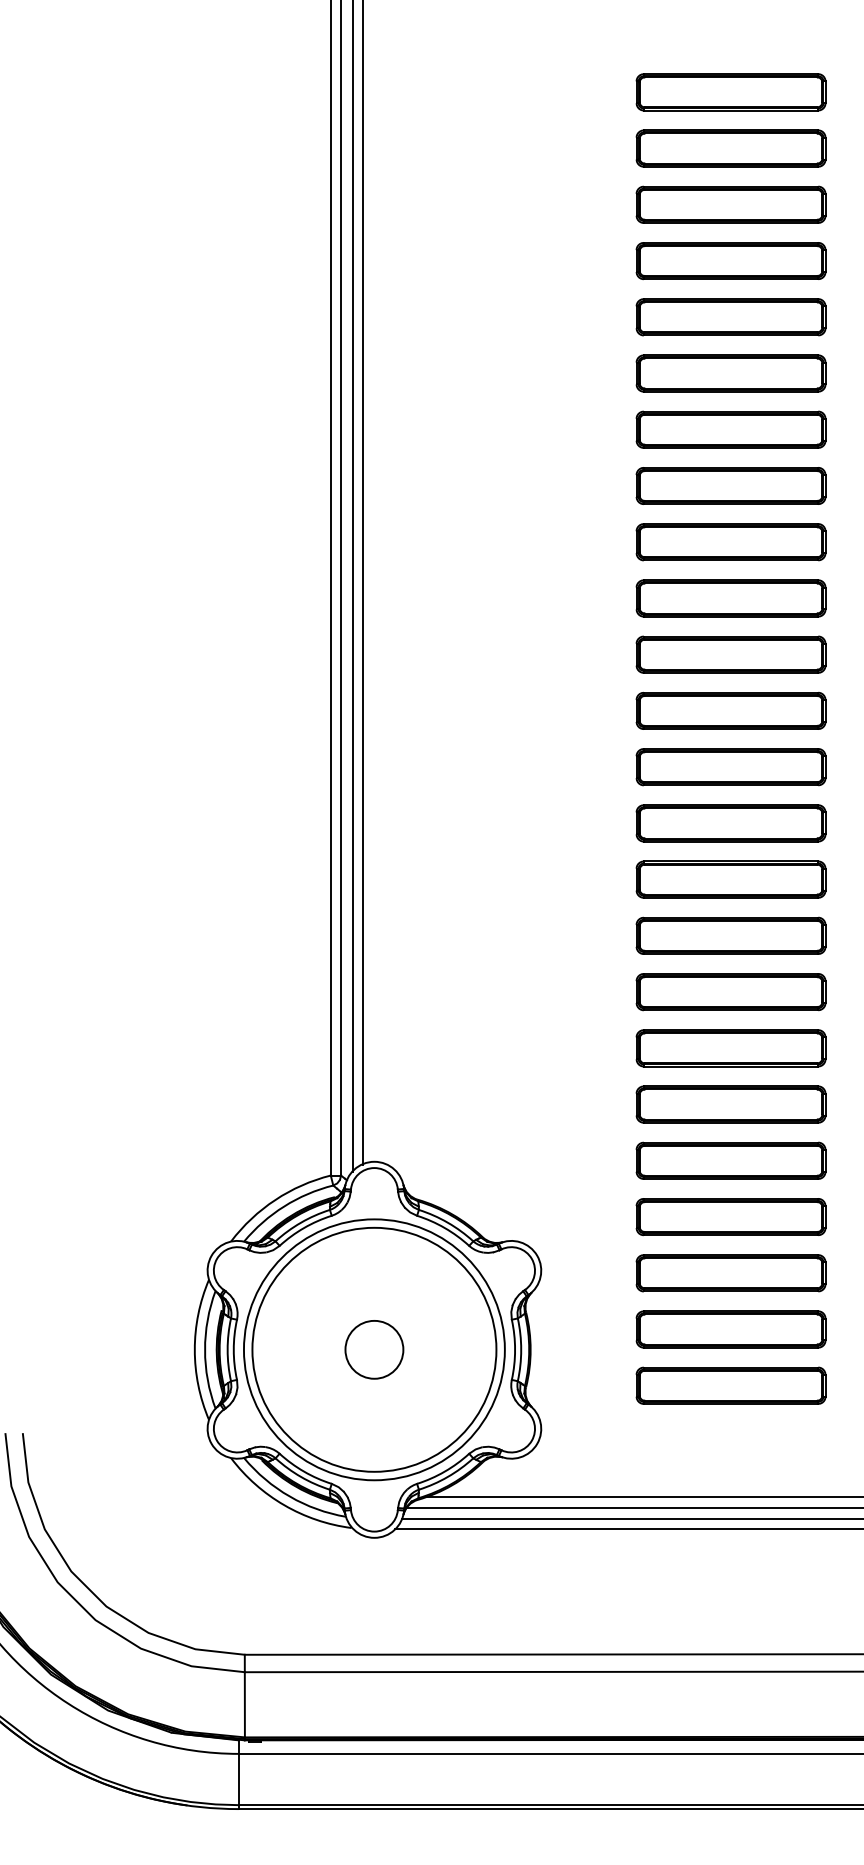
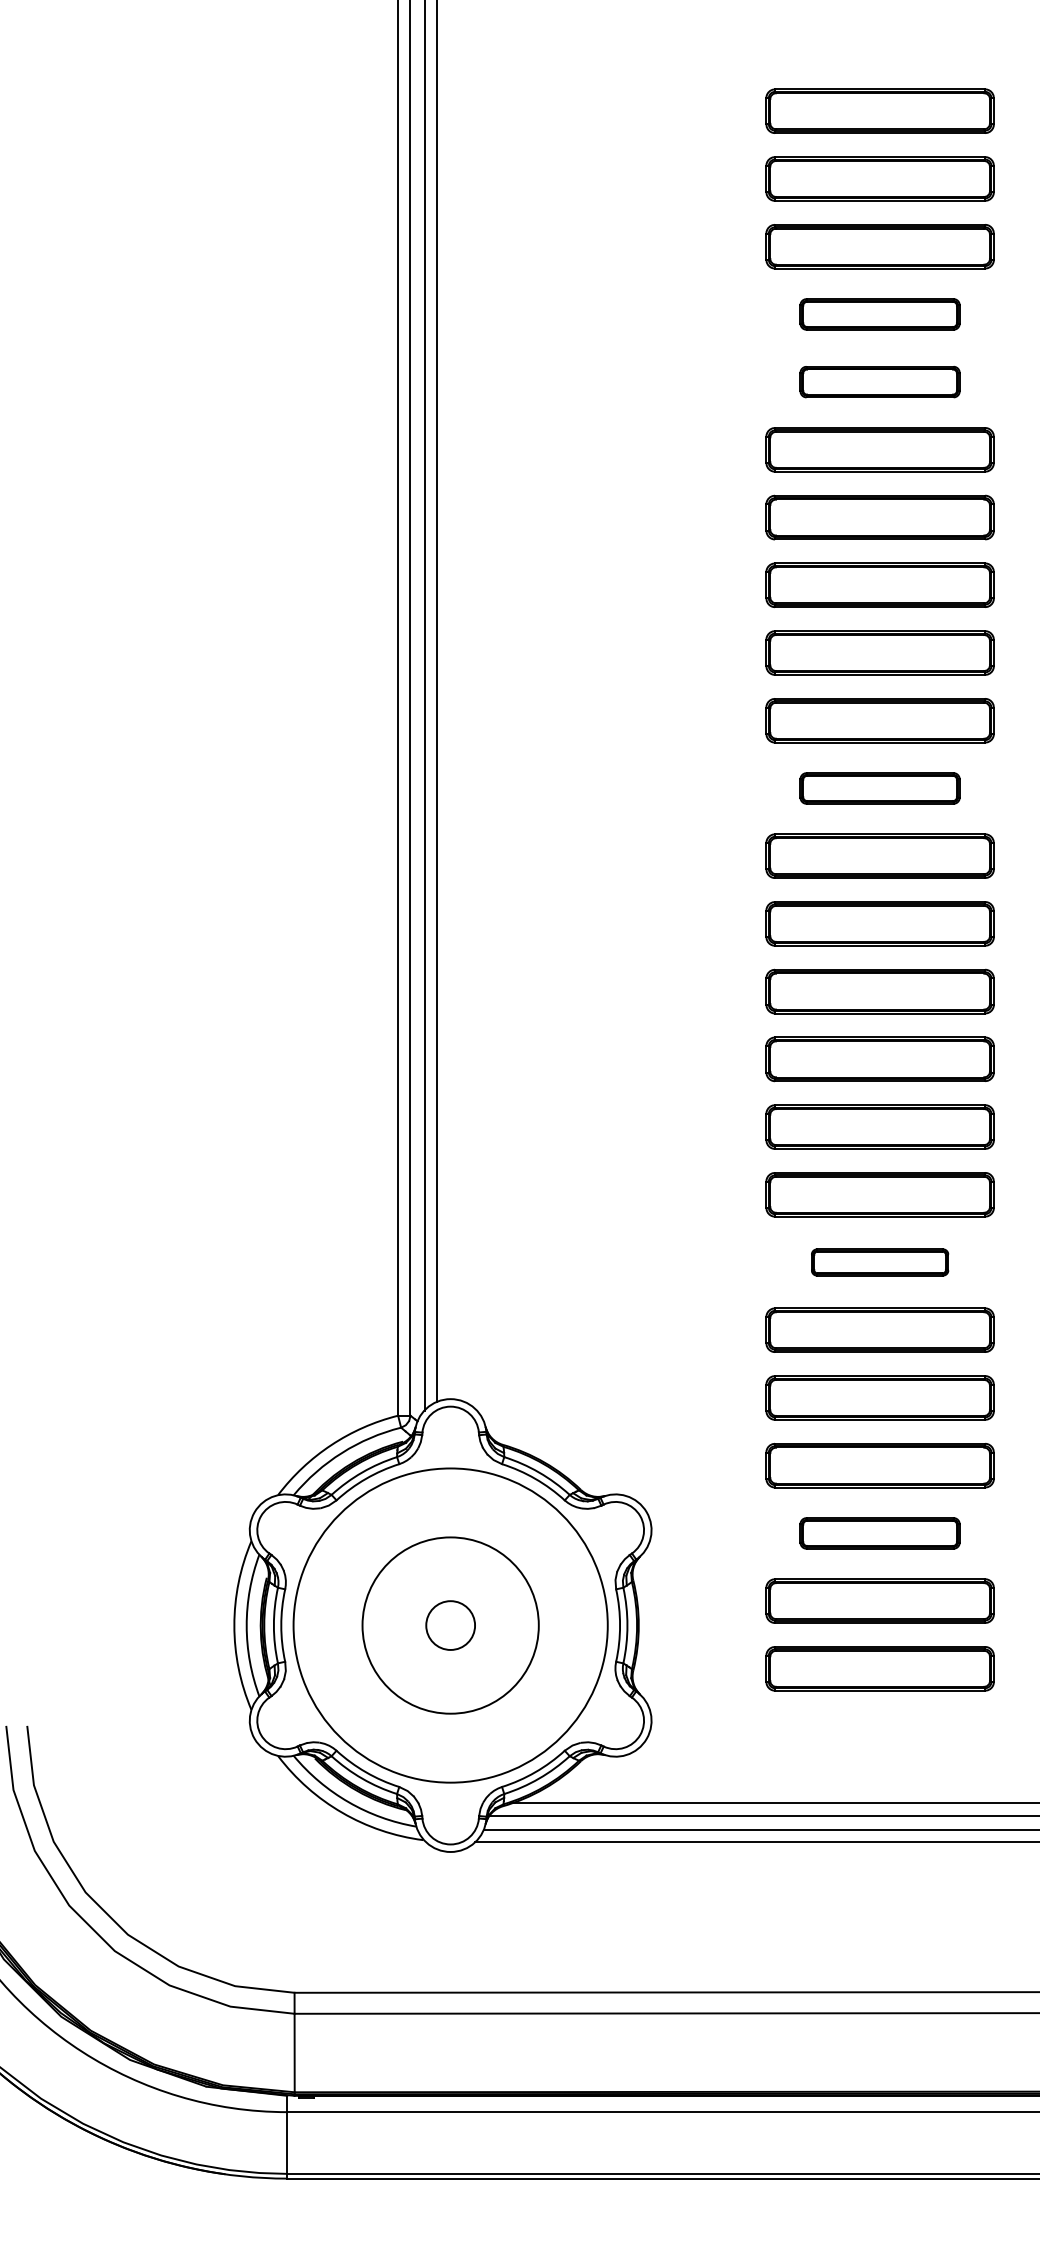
part: (730, 261) -> (879, 314), size x0.7
part: (730, 316) -> (879, 381), size x0.7
part: (730, 654) -> (879, 788), size x0.7
part: (730, 1048) -> (879, 1262), size x0.6
part: (730, 1273) -> (879, 1533), size x0.7
circle: (374, 1349) -> (450, 1625), size x0.6
circle: (374, 1349) -> (450, 1625), size x0.7

